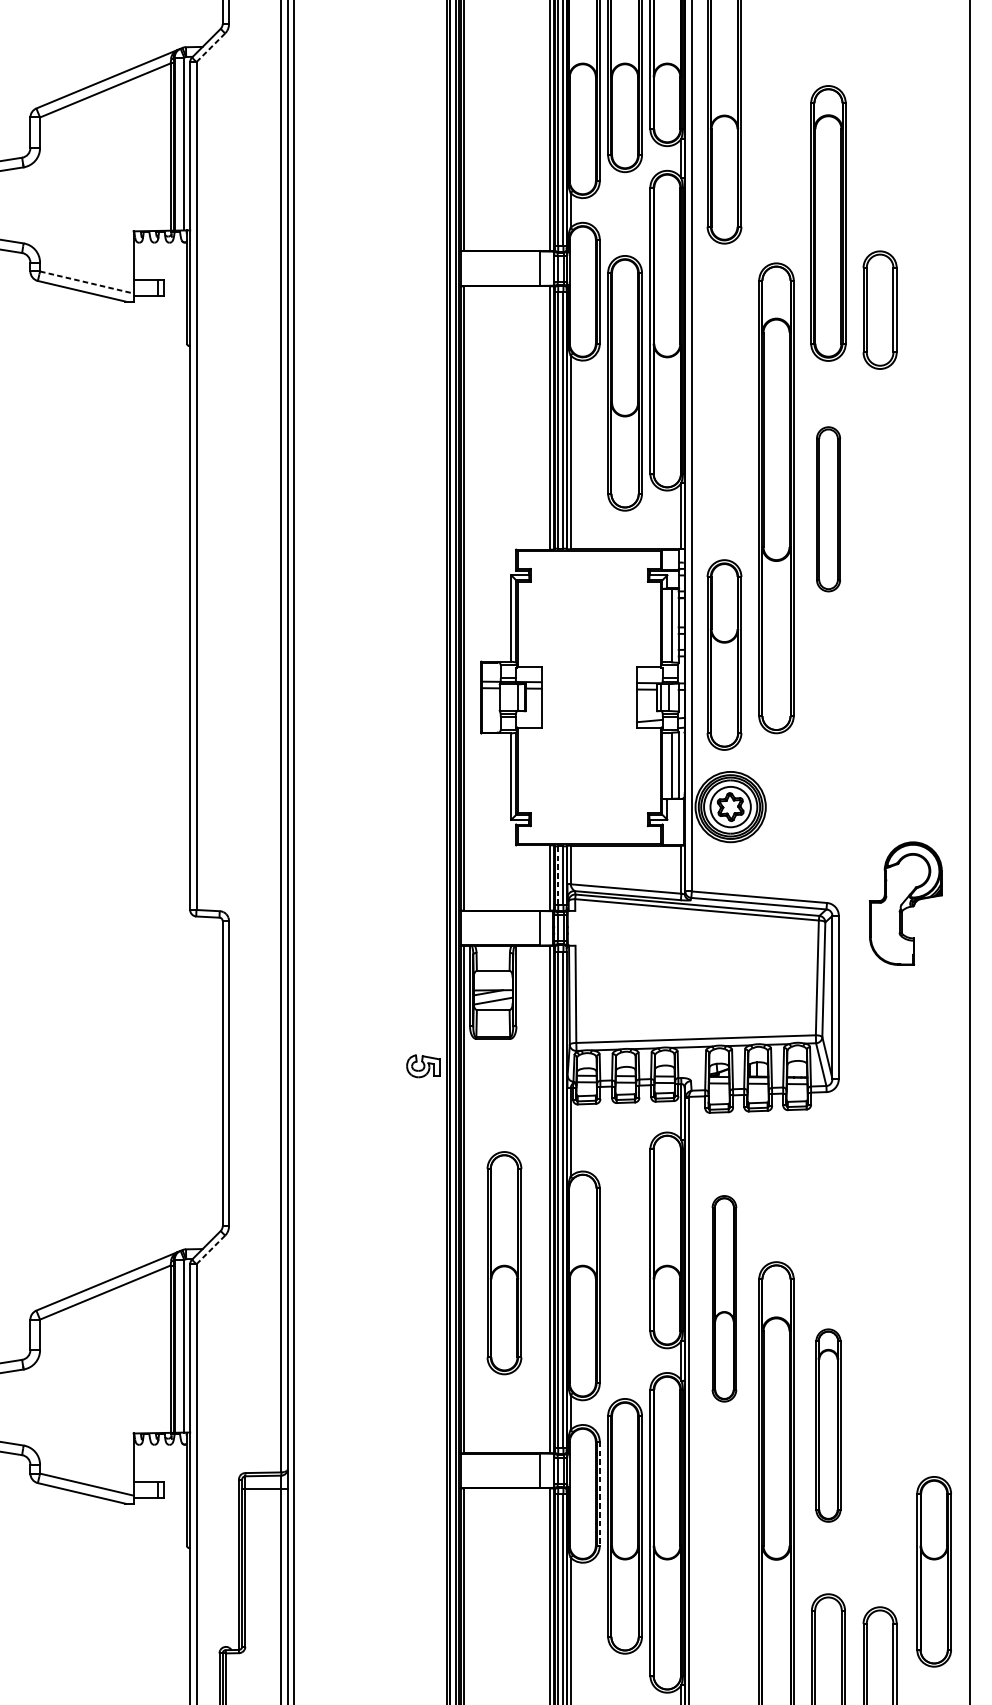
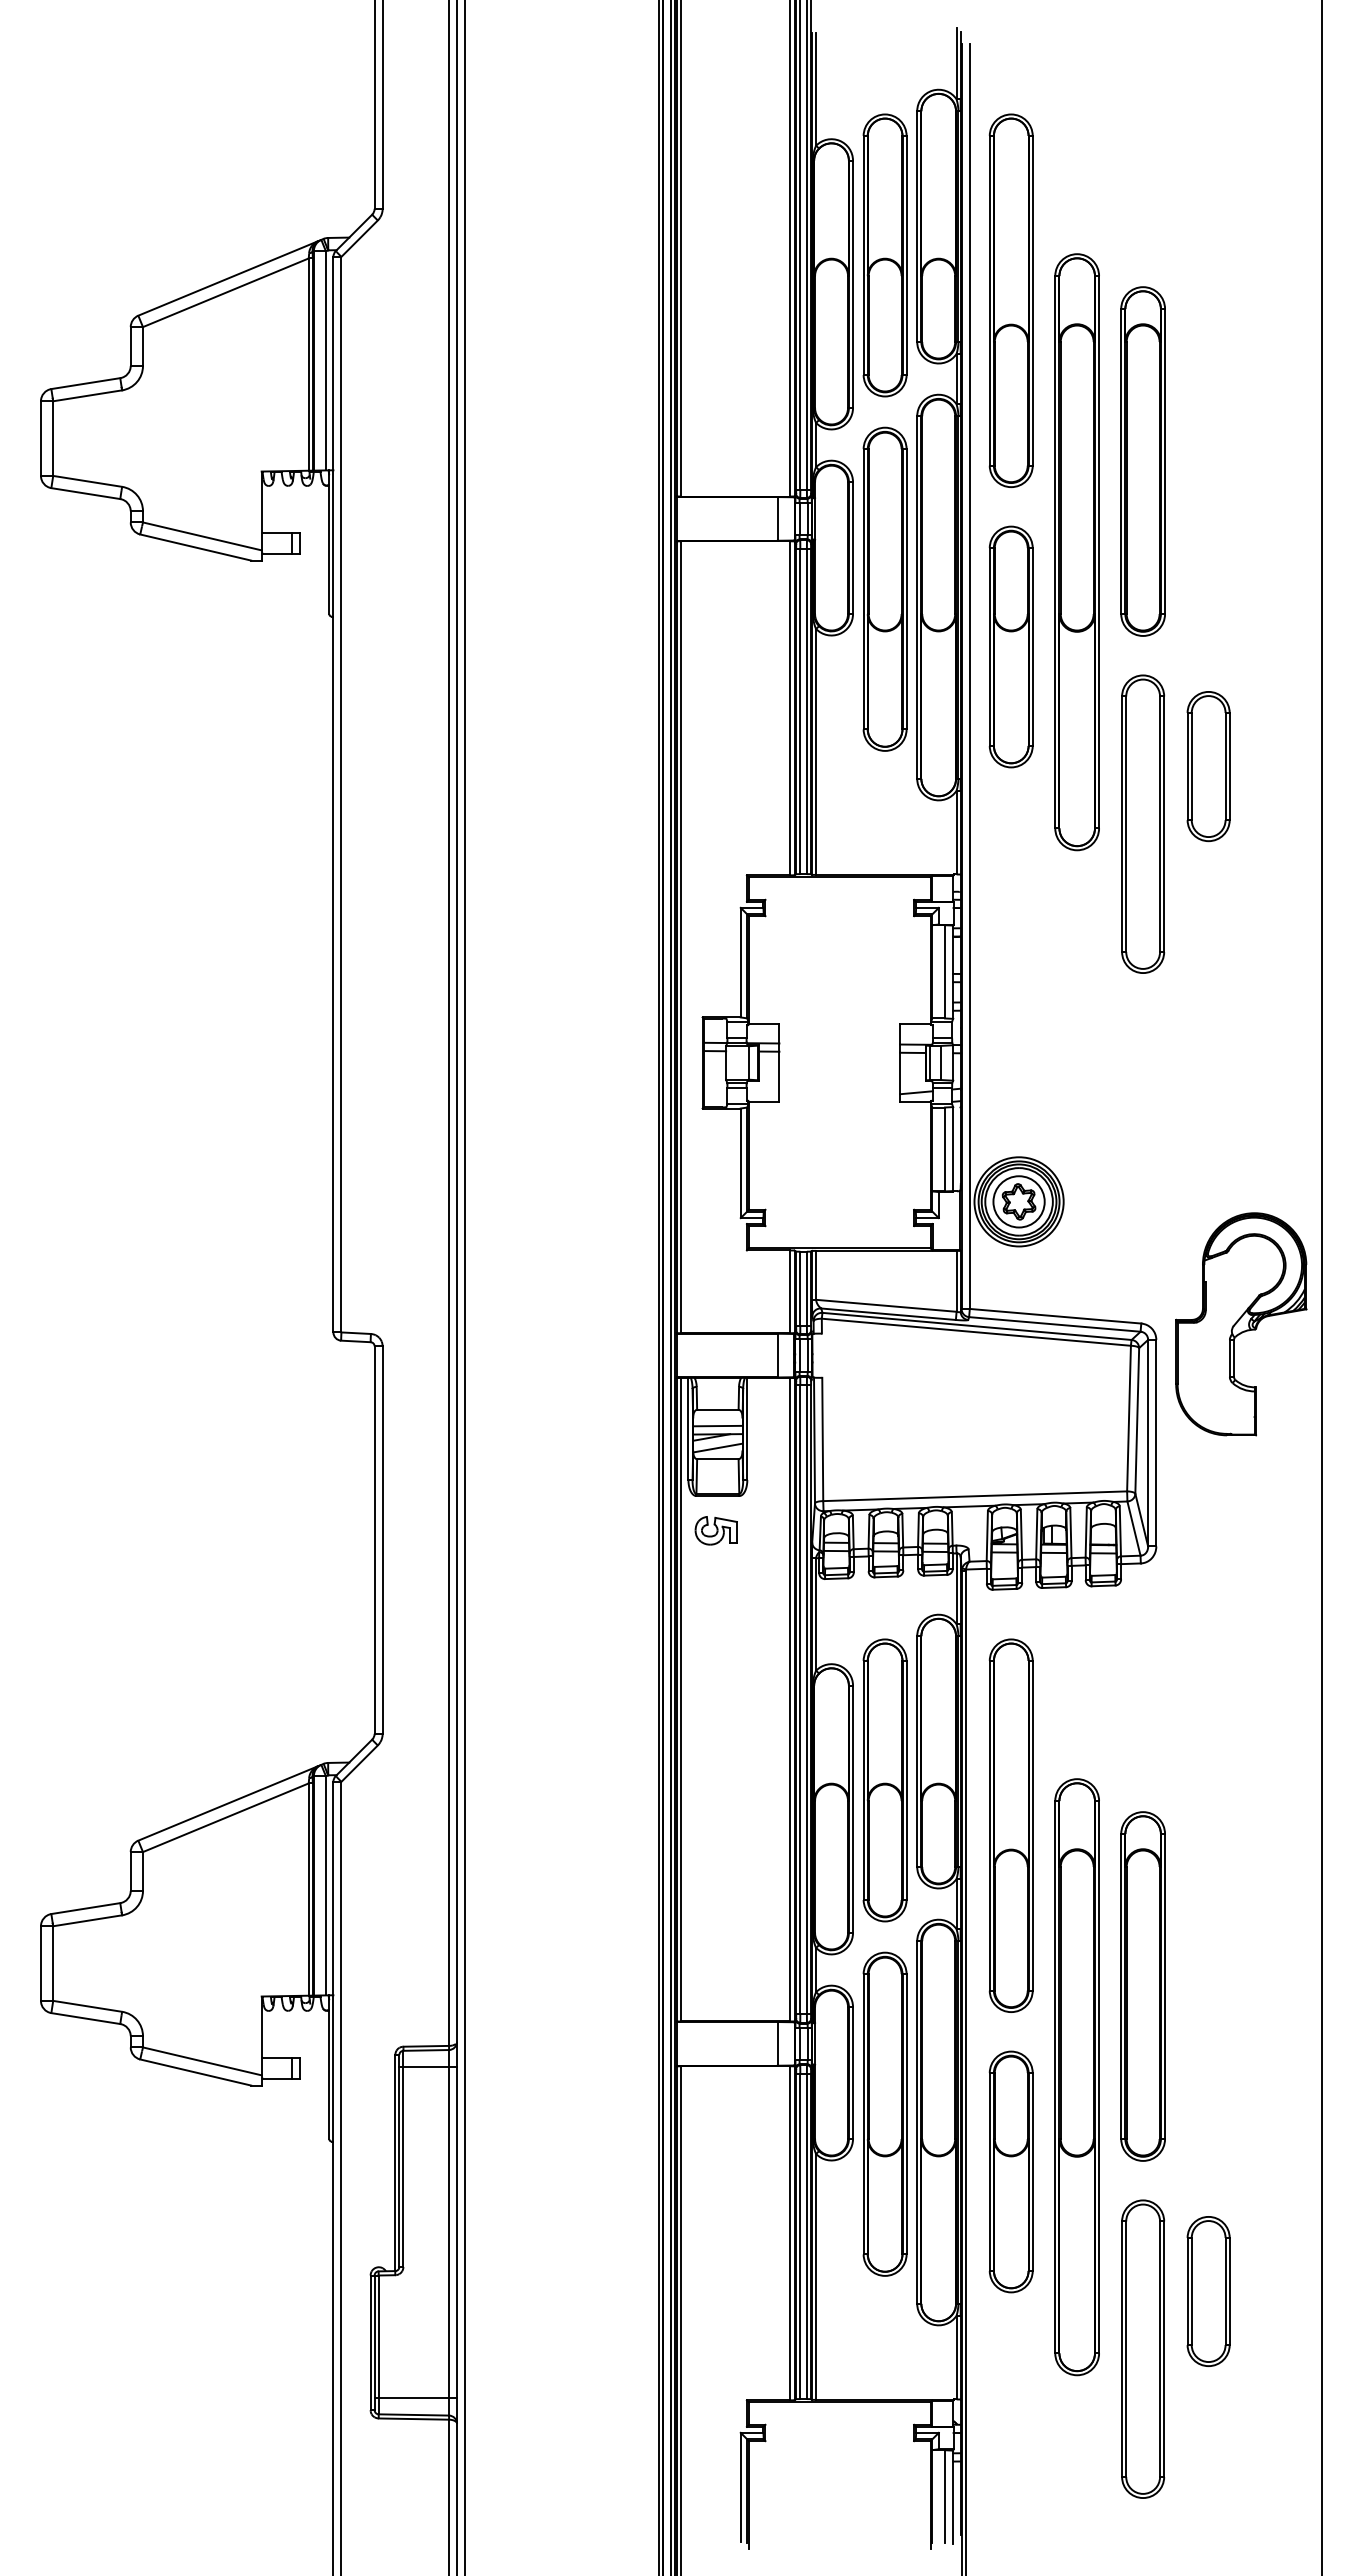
line: (210, 47) -> (359, 238), dashed -> solid
line: (86, 282) -> (202, 536), dashed -> solid
part: (880, 310) -> (1208, 766), moved
part: (624, 382) -> (884, 588), moved
part: (775, 498) -> (1076, 552), moved
part: (828, 508) -> (1143, 823), size x1.43
part: (723, 654) -> (1010, 646), moved
line: (558, 875) -> (800, 1288), dashed -> solid
part: (906, 903) -> (1241, 1324), size x1.43
line: (492, 983) -> (717, 1425), added
part: (422, 1066) -> (715, 1530), moved
line: (210, 1249) -> (359, 1763), dashed -> solid
part: (503, 1263) -> (884, 1780), moved
part: (723, 1298) -> (1010, 1825), size x1.43
part: (827, 1425) -> (1142, 1986), size x1.43
line: (600, 1494) -> (853, 2073), dashed -> solid
part: (933, 1571) -> (1010, 2171), moved

